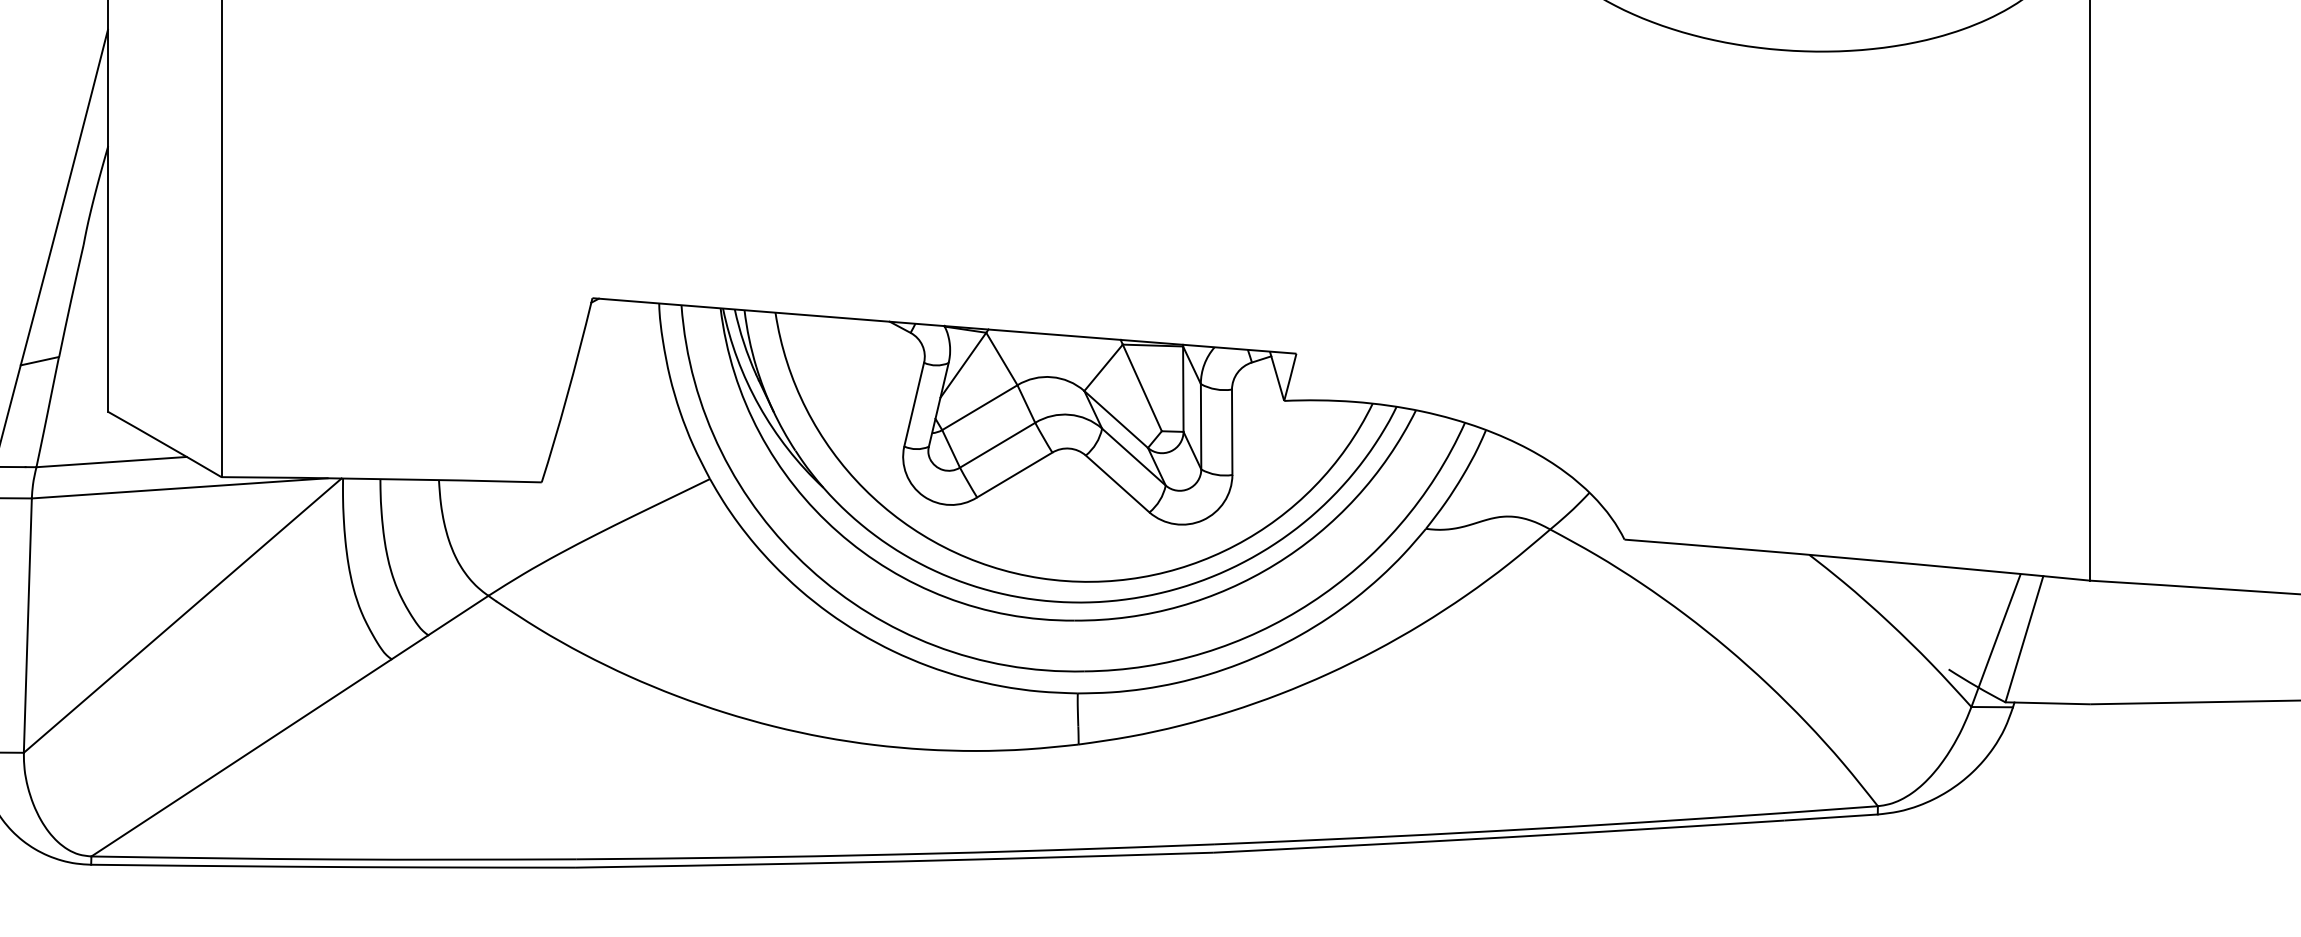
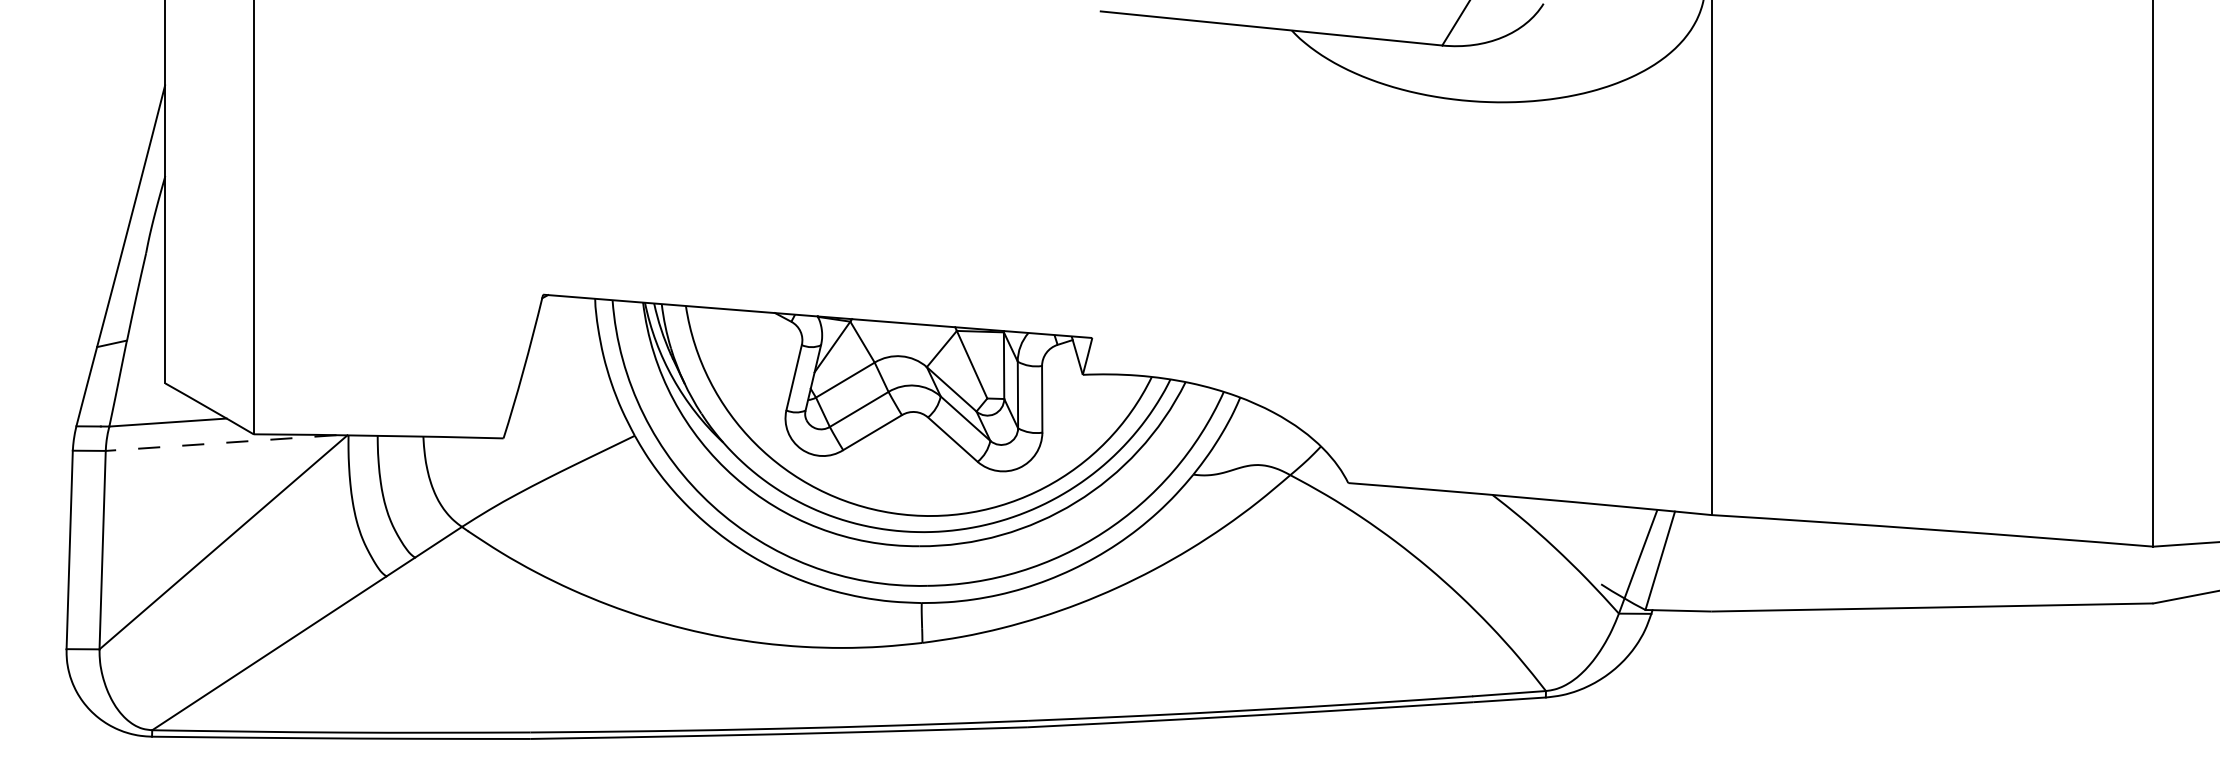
line: (180, 488) -> (221, 443), solid -> dashed

